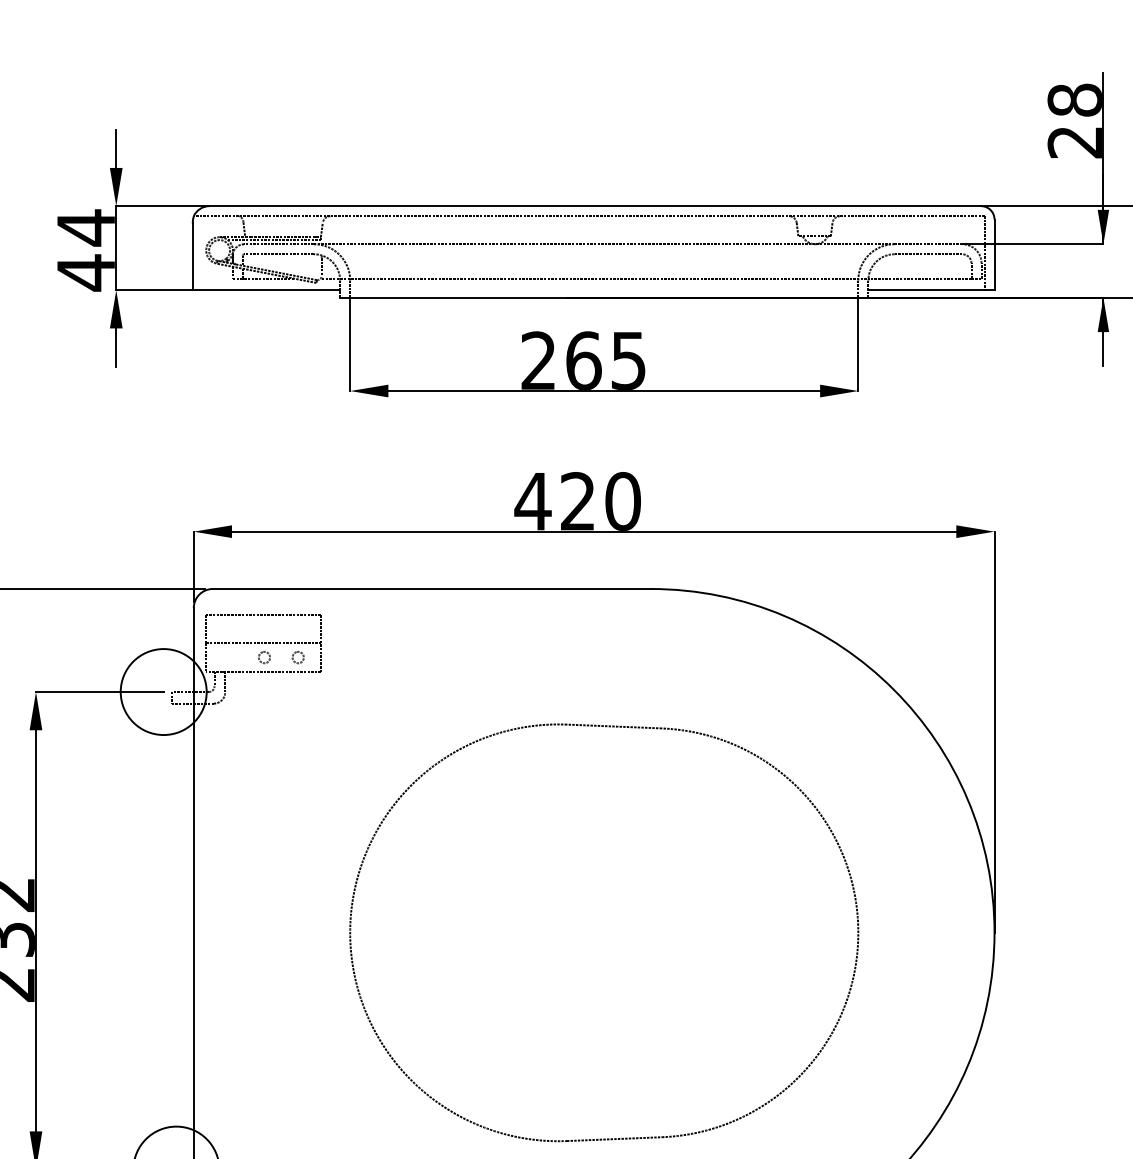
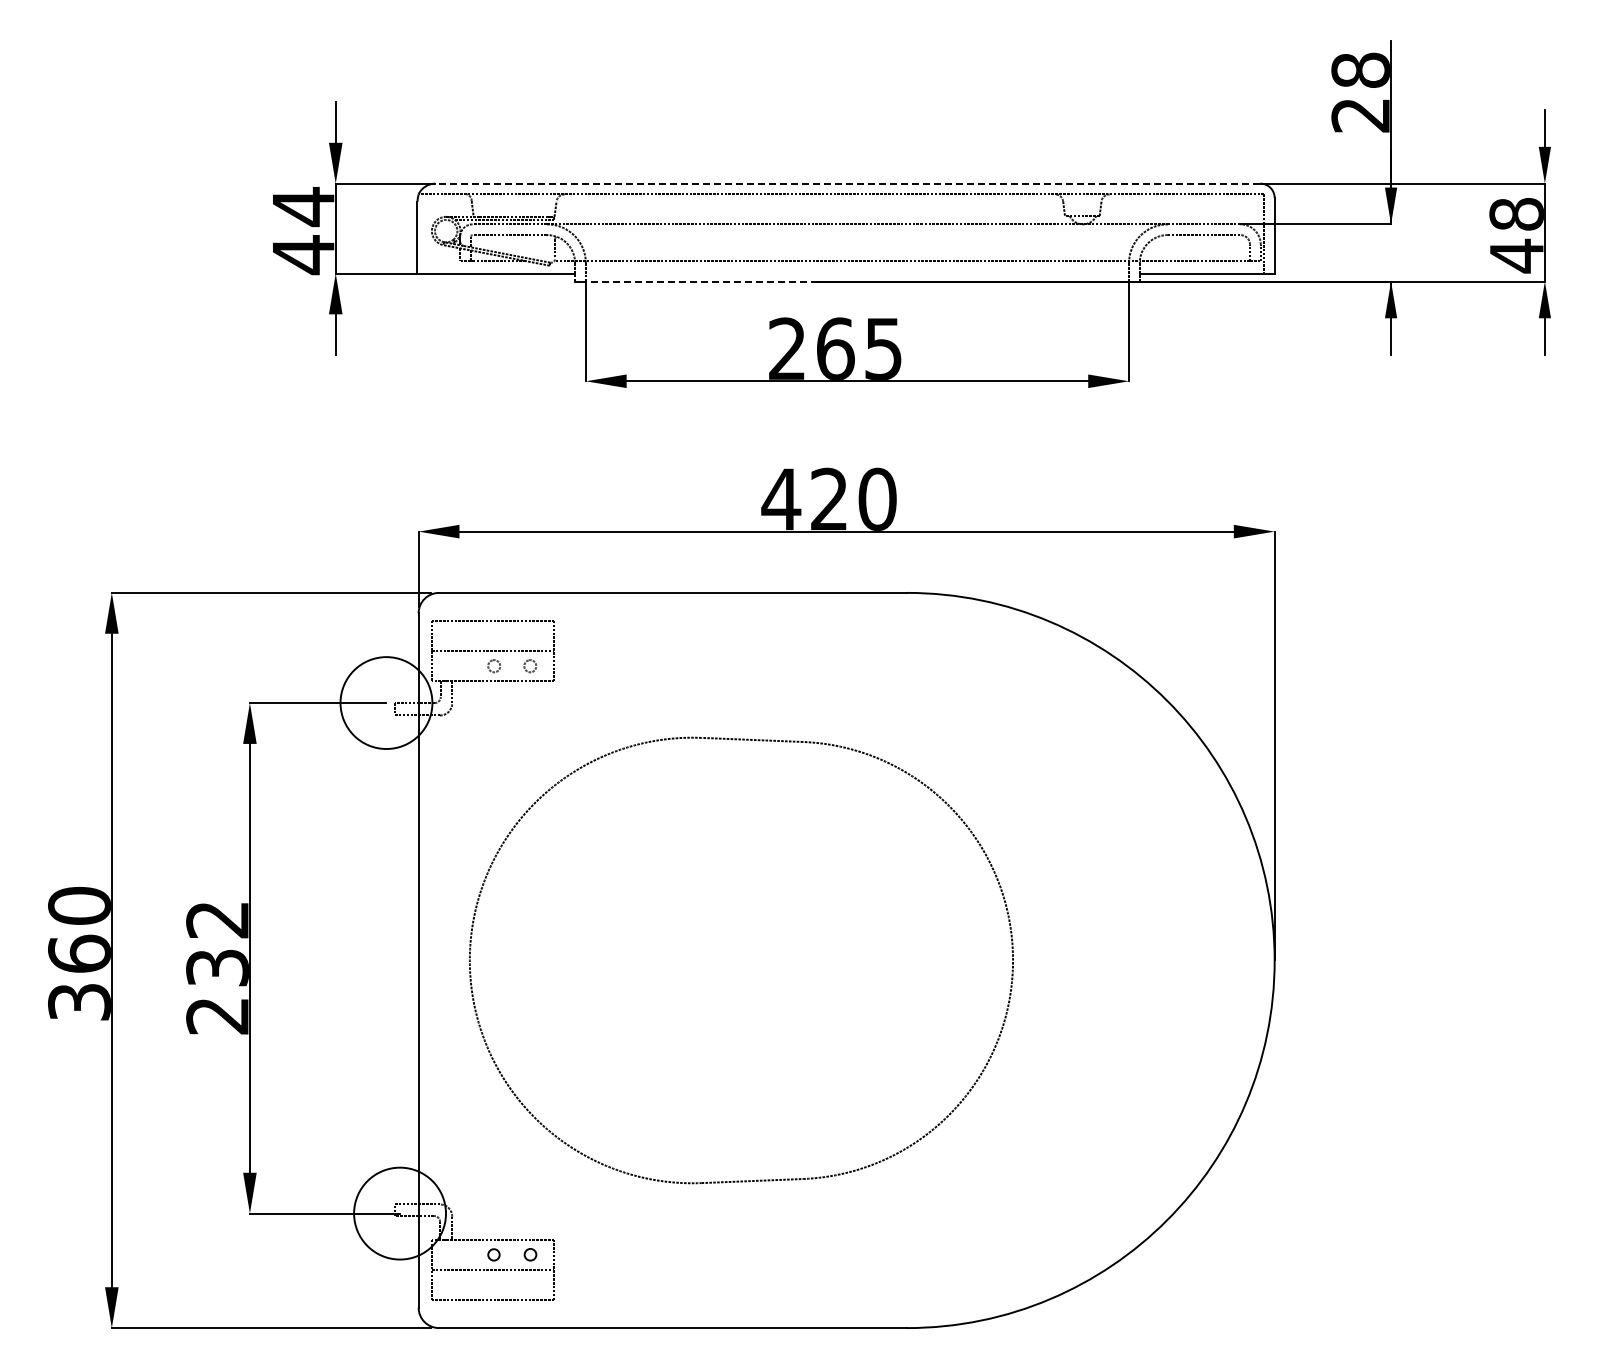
line: (594, 206) -> (847, 183), solid -> dashed
line: (458, 297) -> (701, 281), solid -> dashed
part: (620, 727) -> (758, 741), moved

